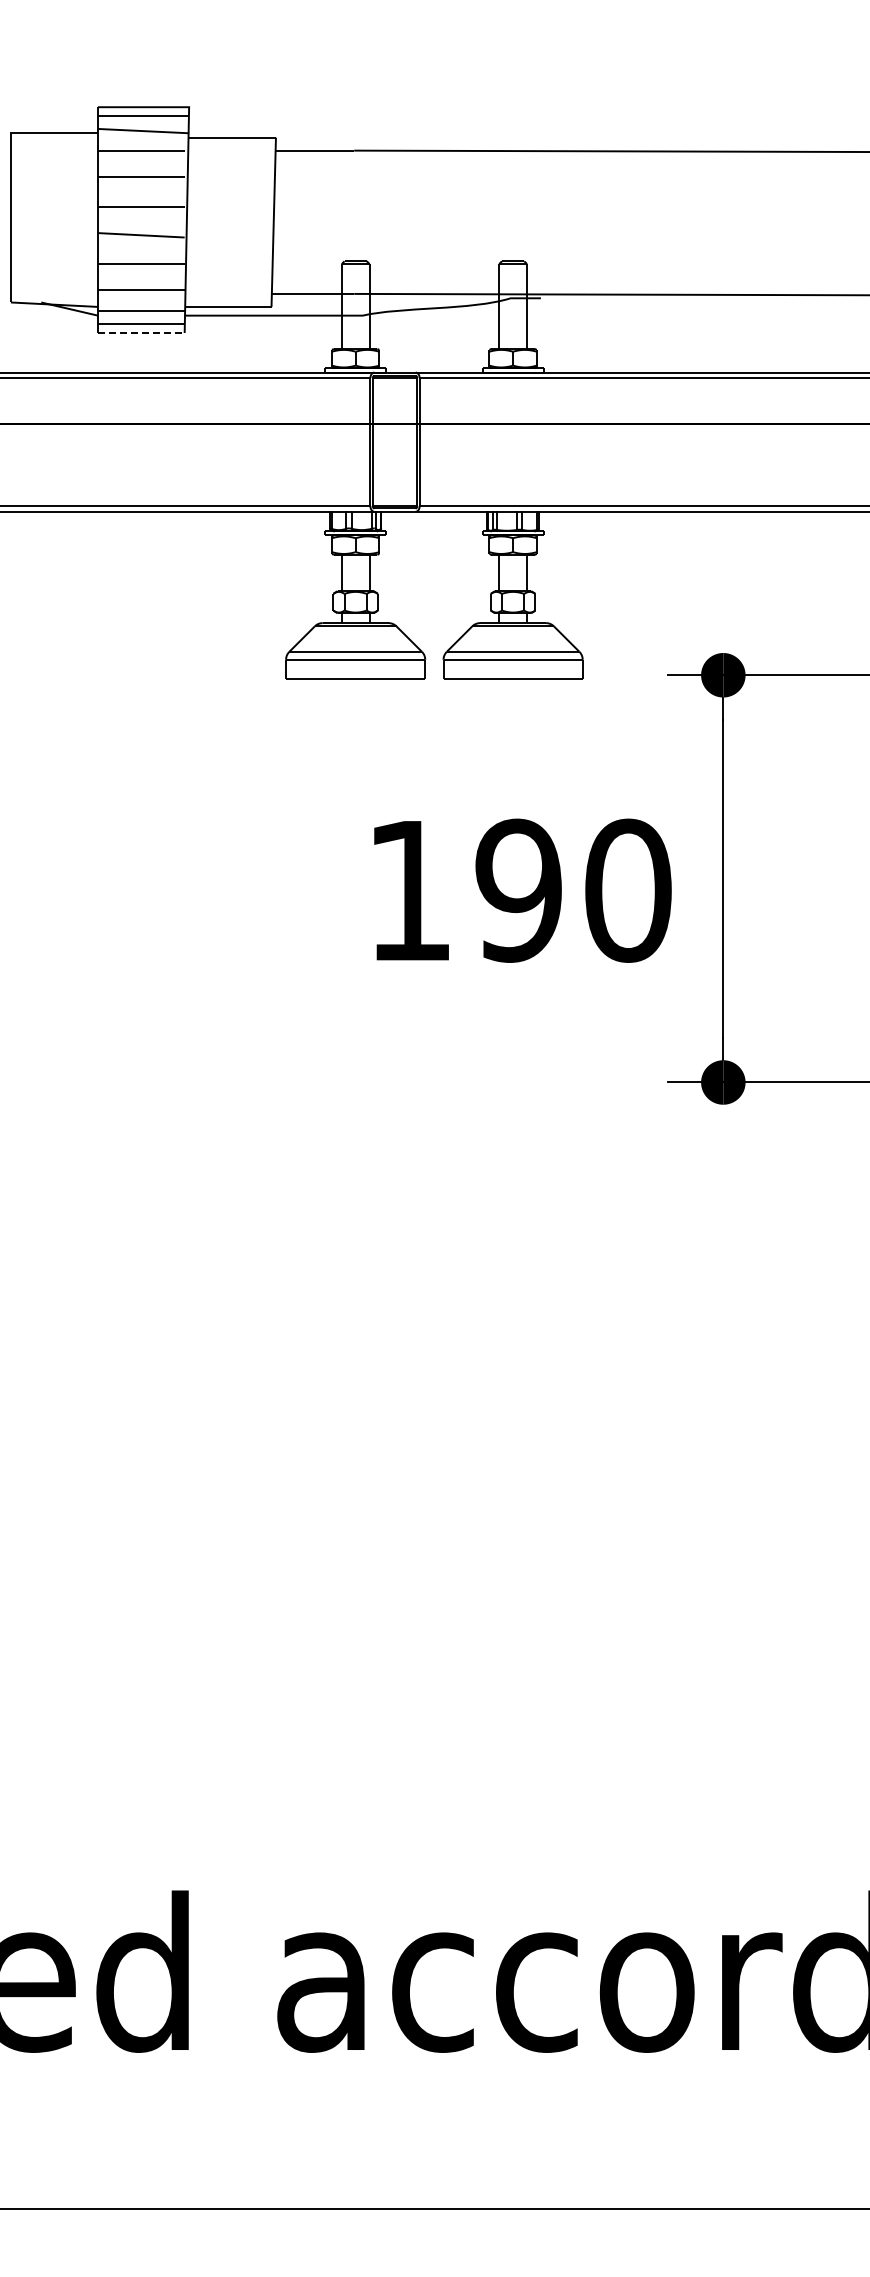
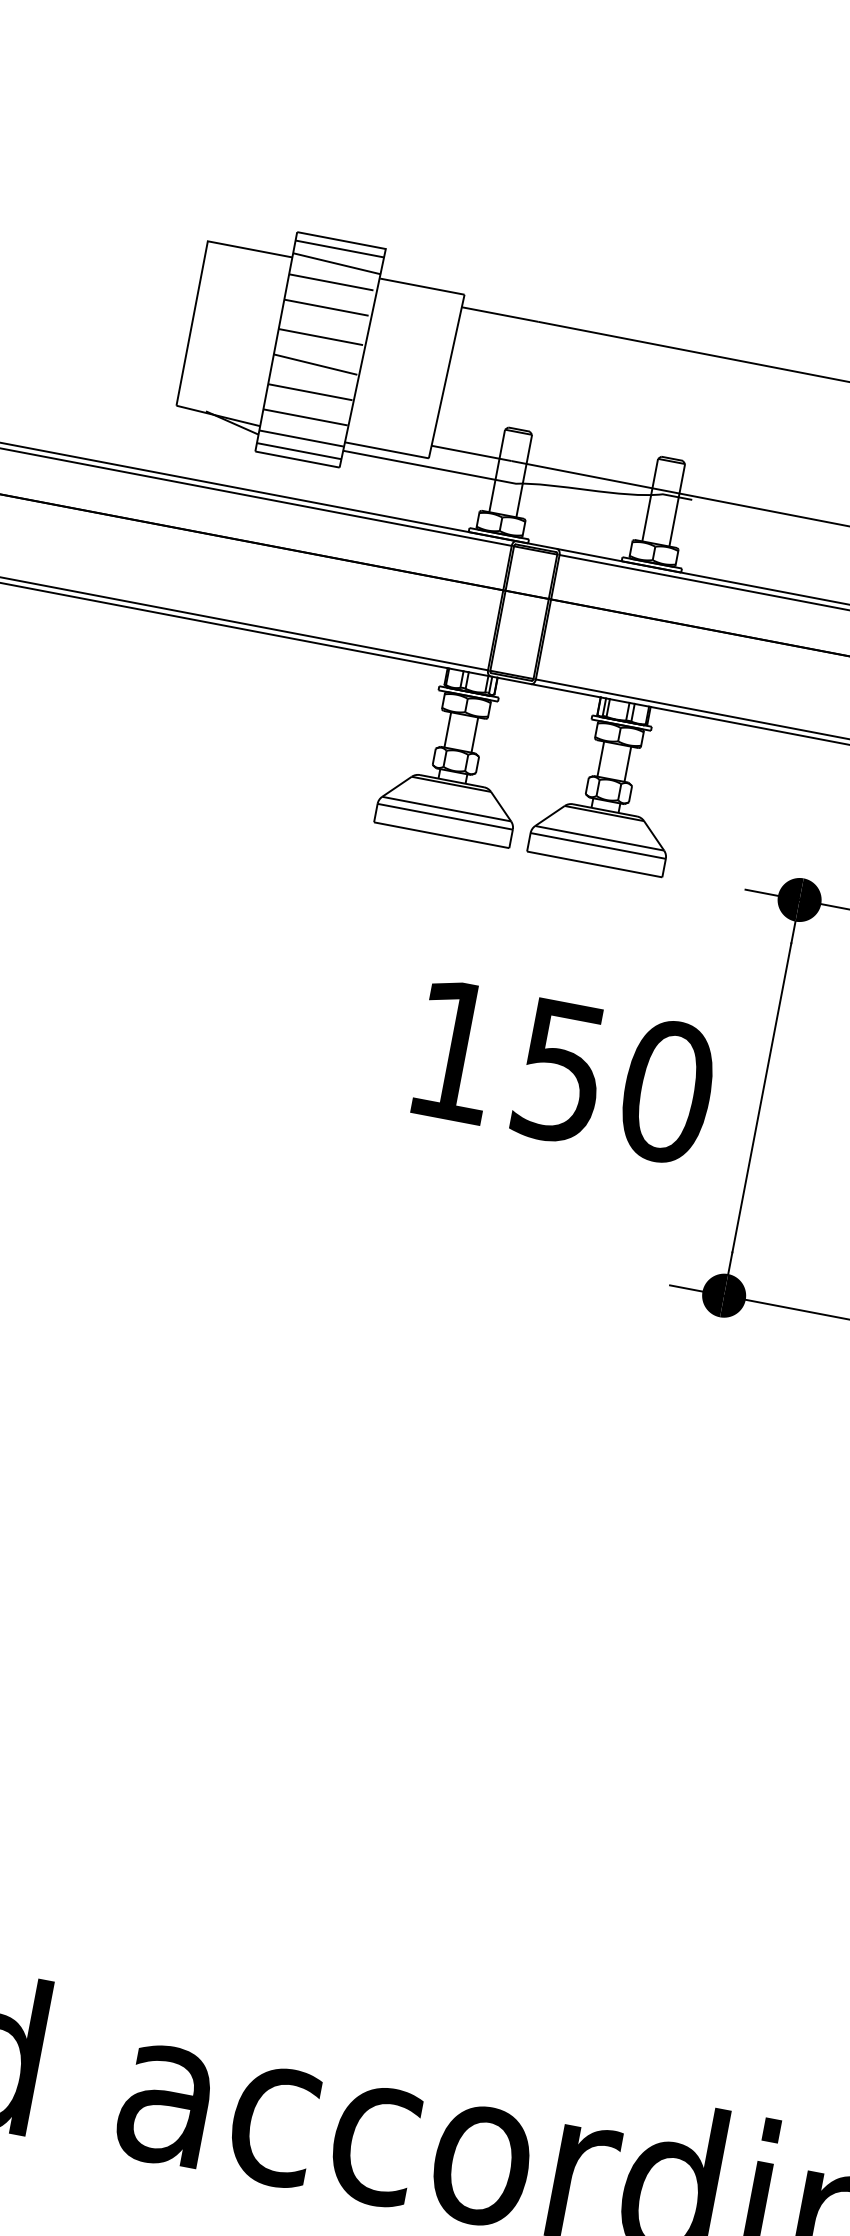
line: (141, 333) -> (297, 460), dashed -> solid
text: (518, 890) -> (560, 1071), 190 -> 150

